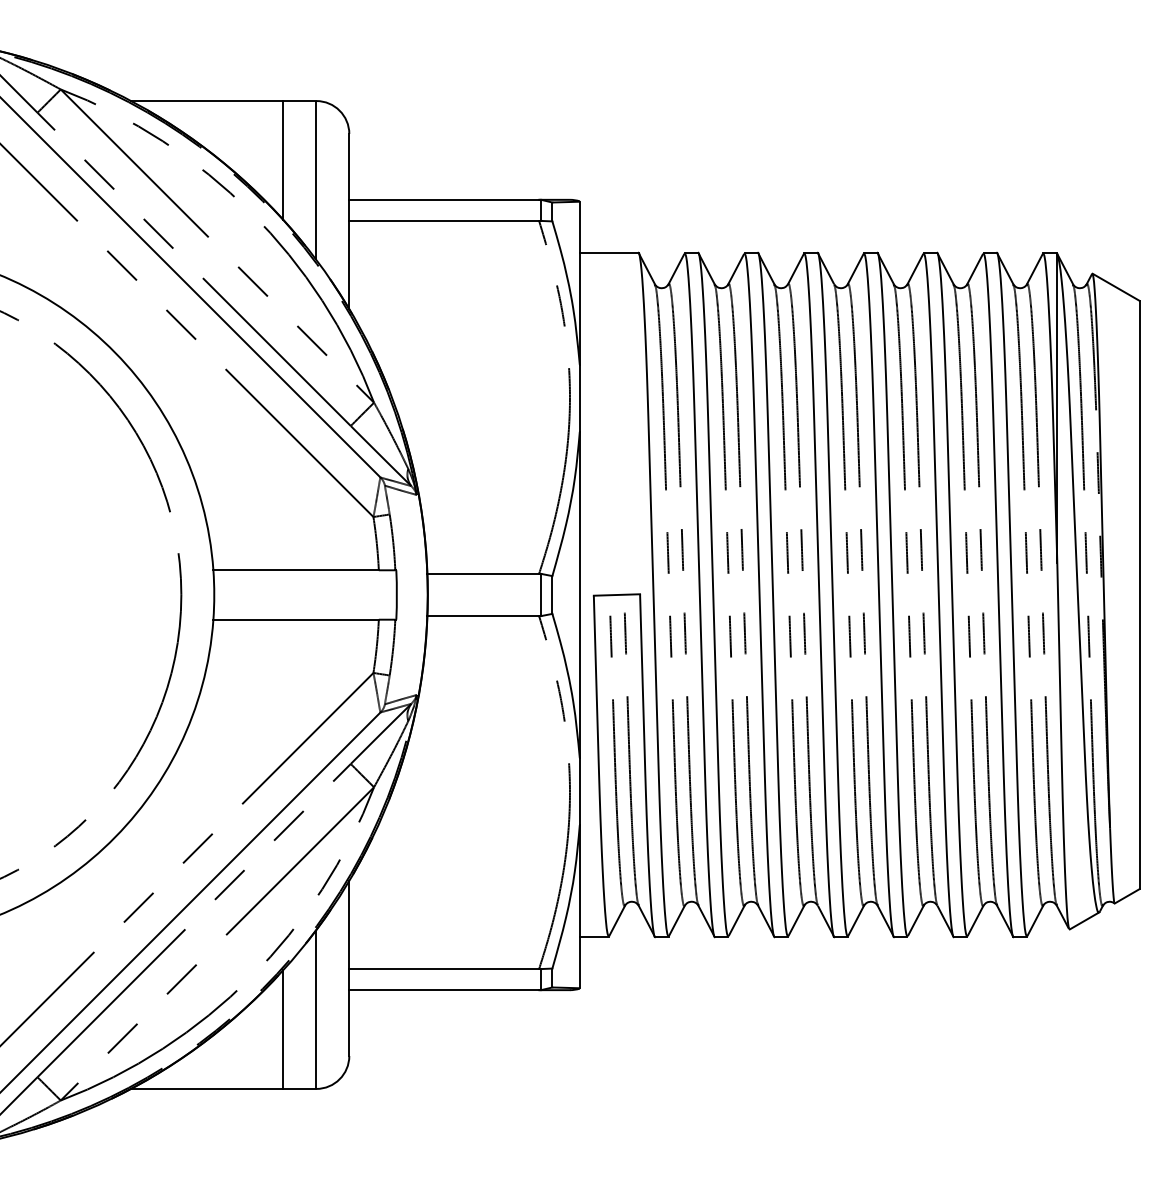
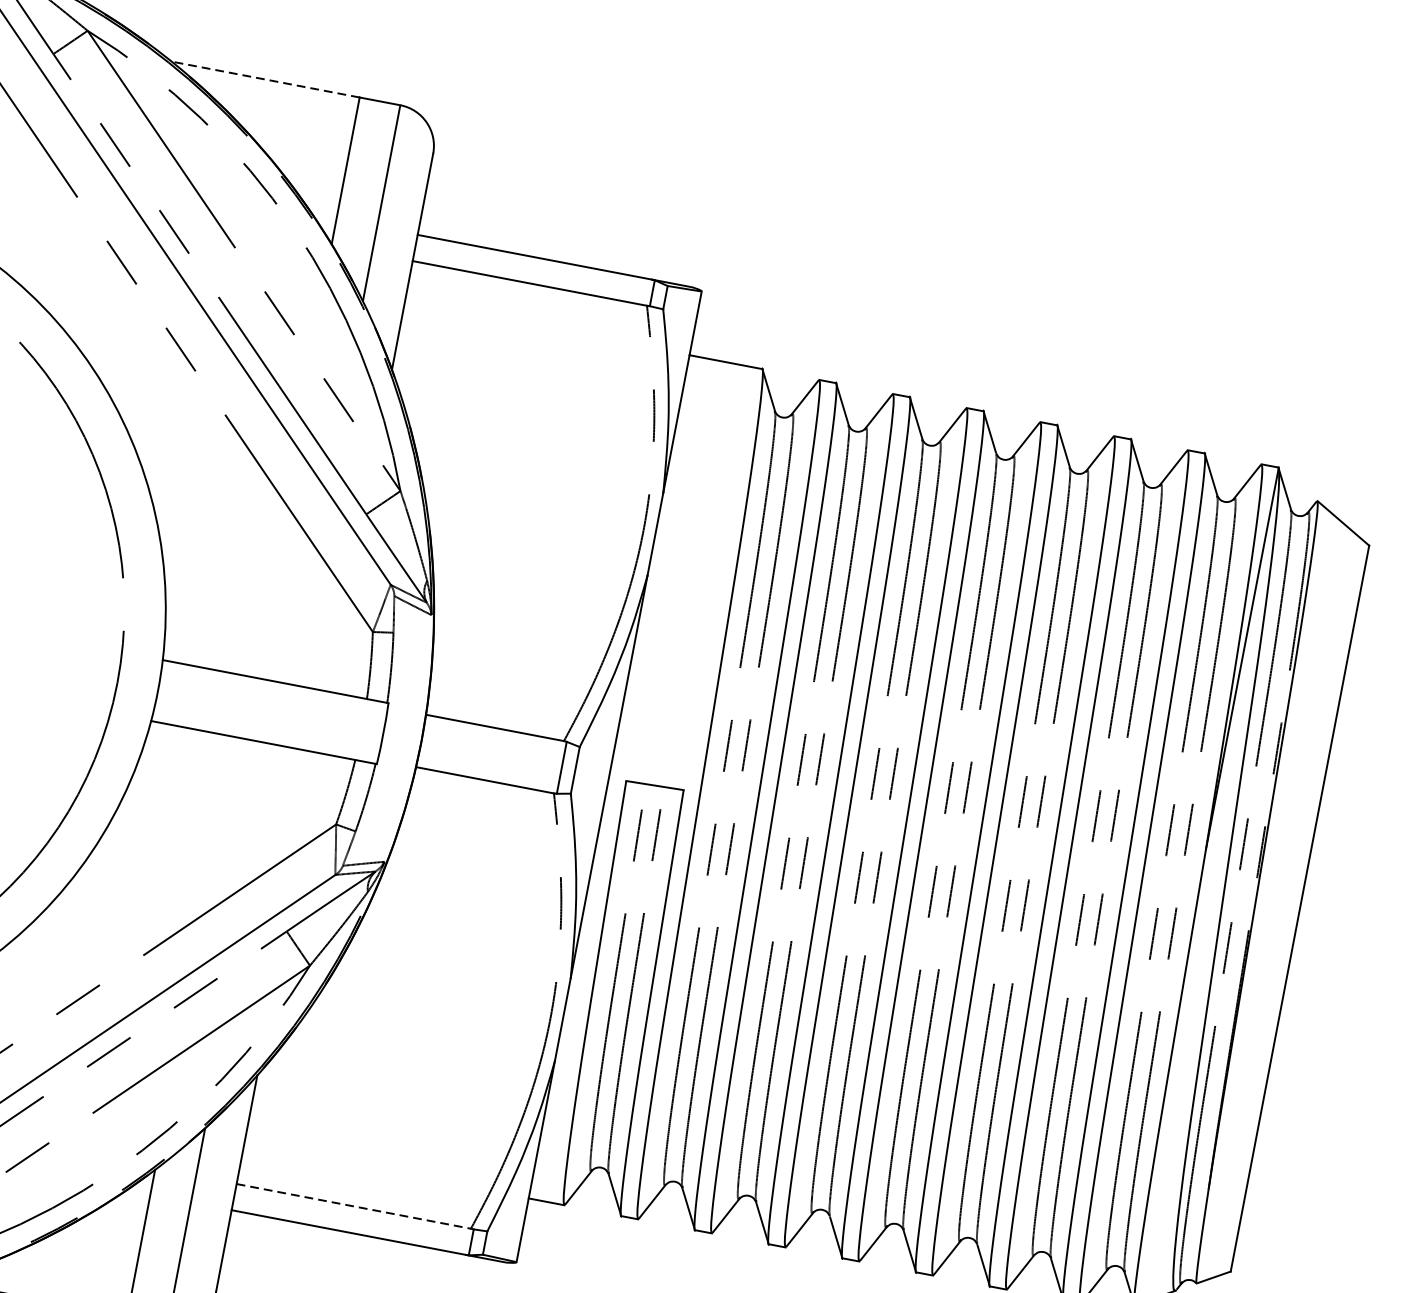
line: (206, 101) -> (264, 79), solid -> dashed
line: (444, 968) -> (354, 1205), solid -> dashed

